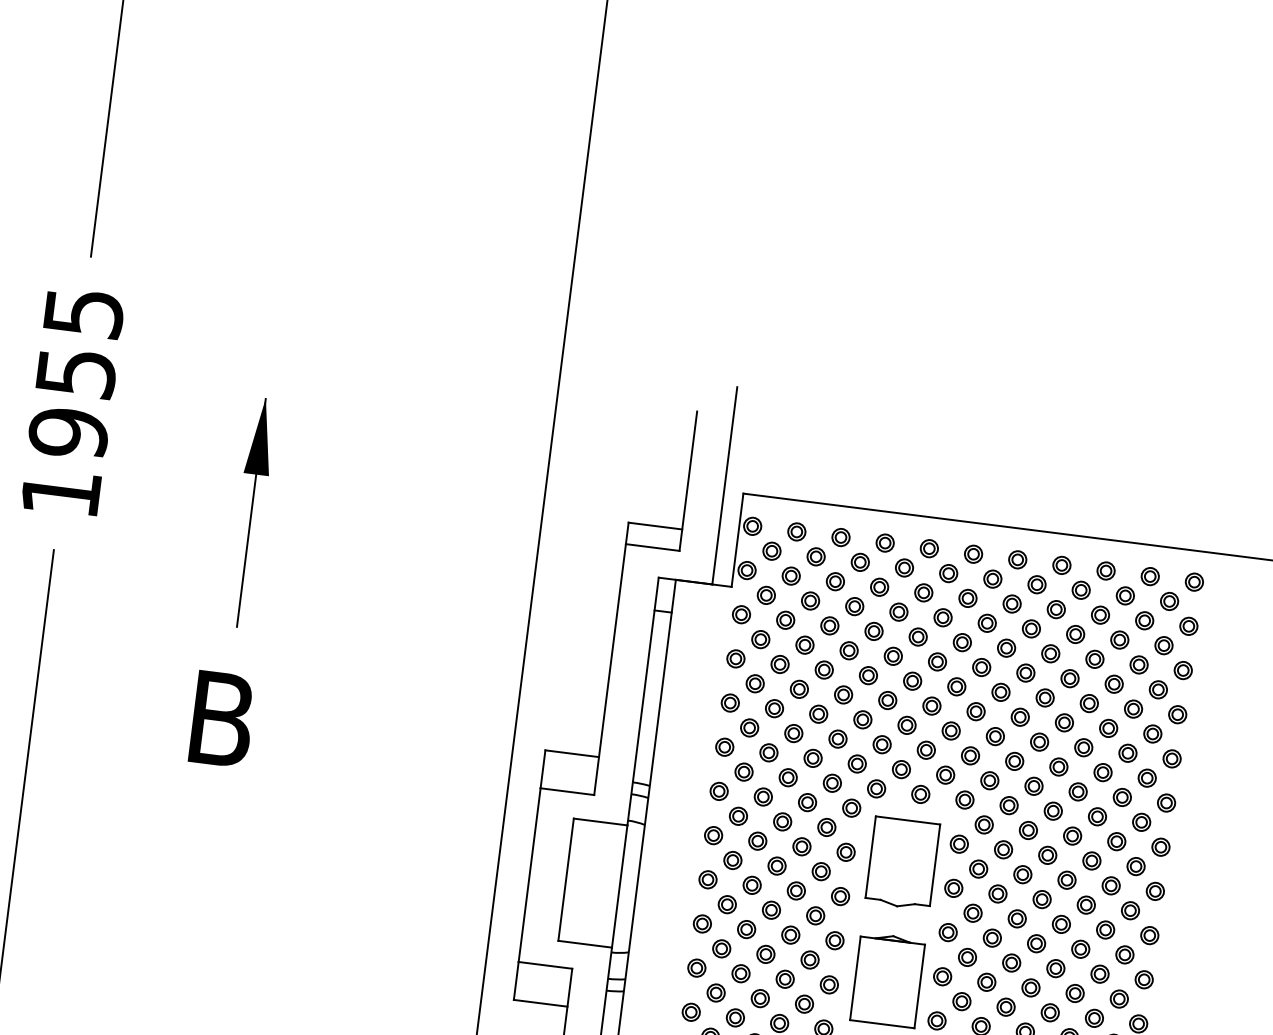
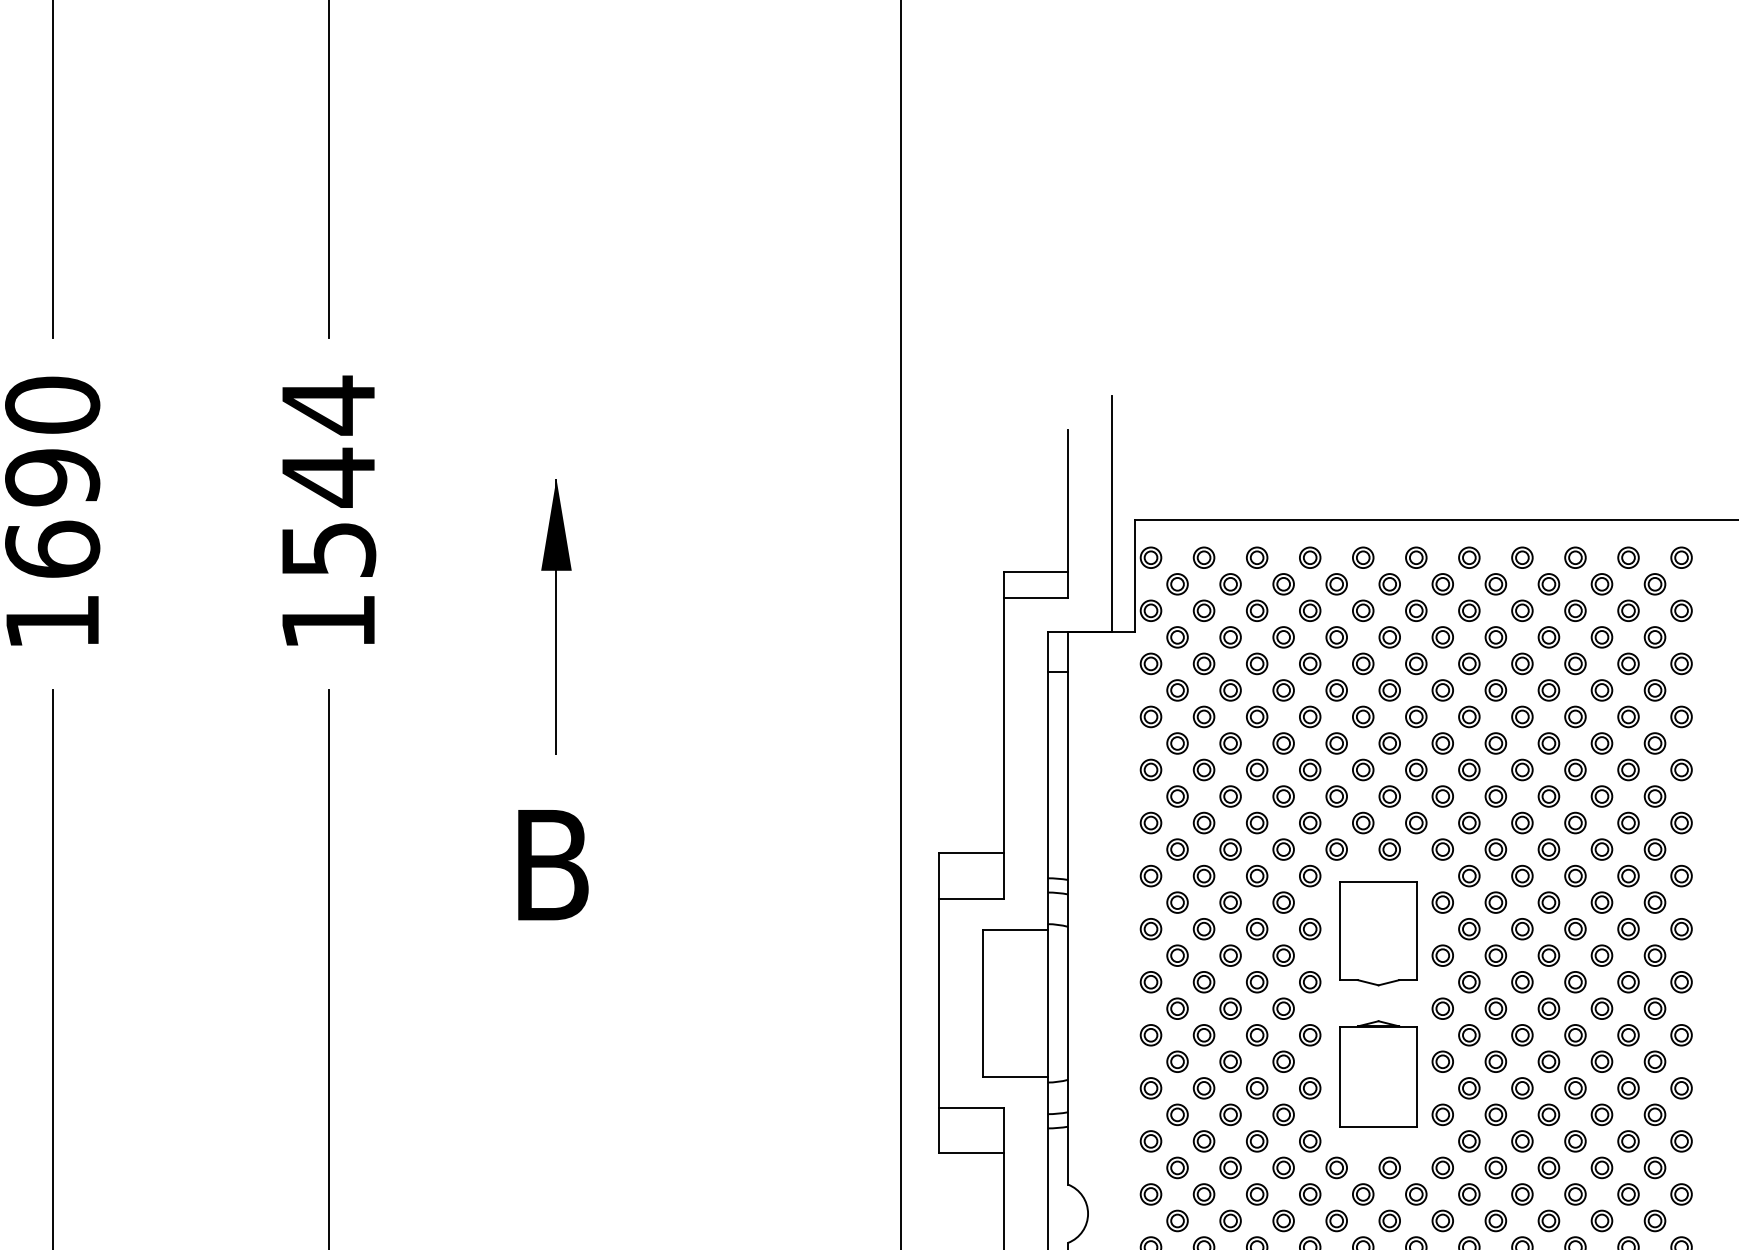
text: (76, 372) -> (328, 476), 1955 -> 1544

